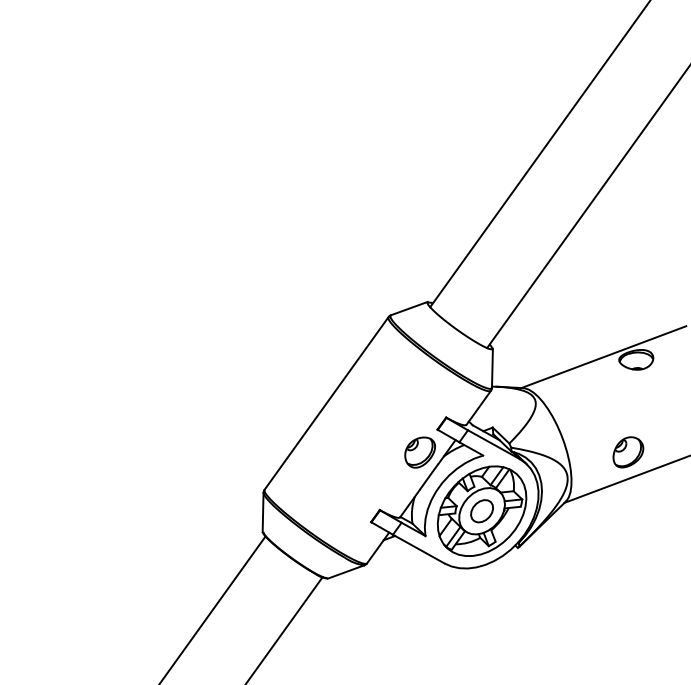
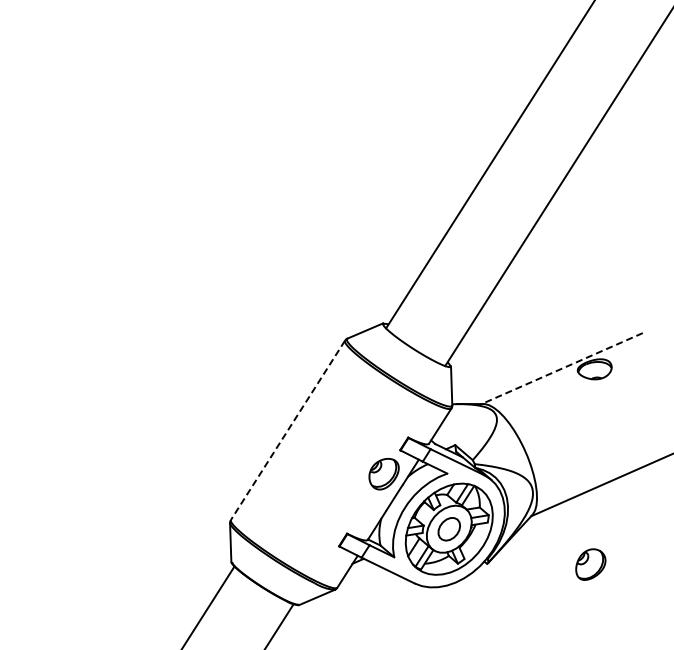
line: (603, 357) -> (561, 368), solid -> dashed
line: (326, 403) -> (287, 430), solid -> dashed
part: (628, 452) -> (590, 564), moved

